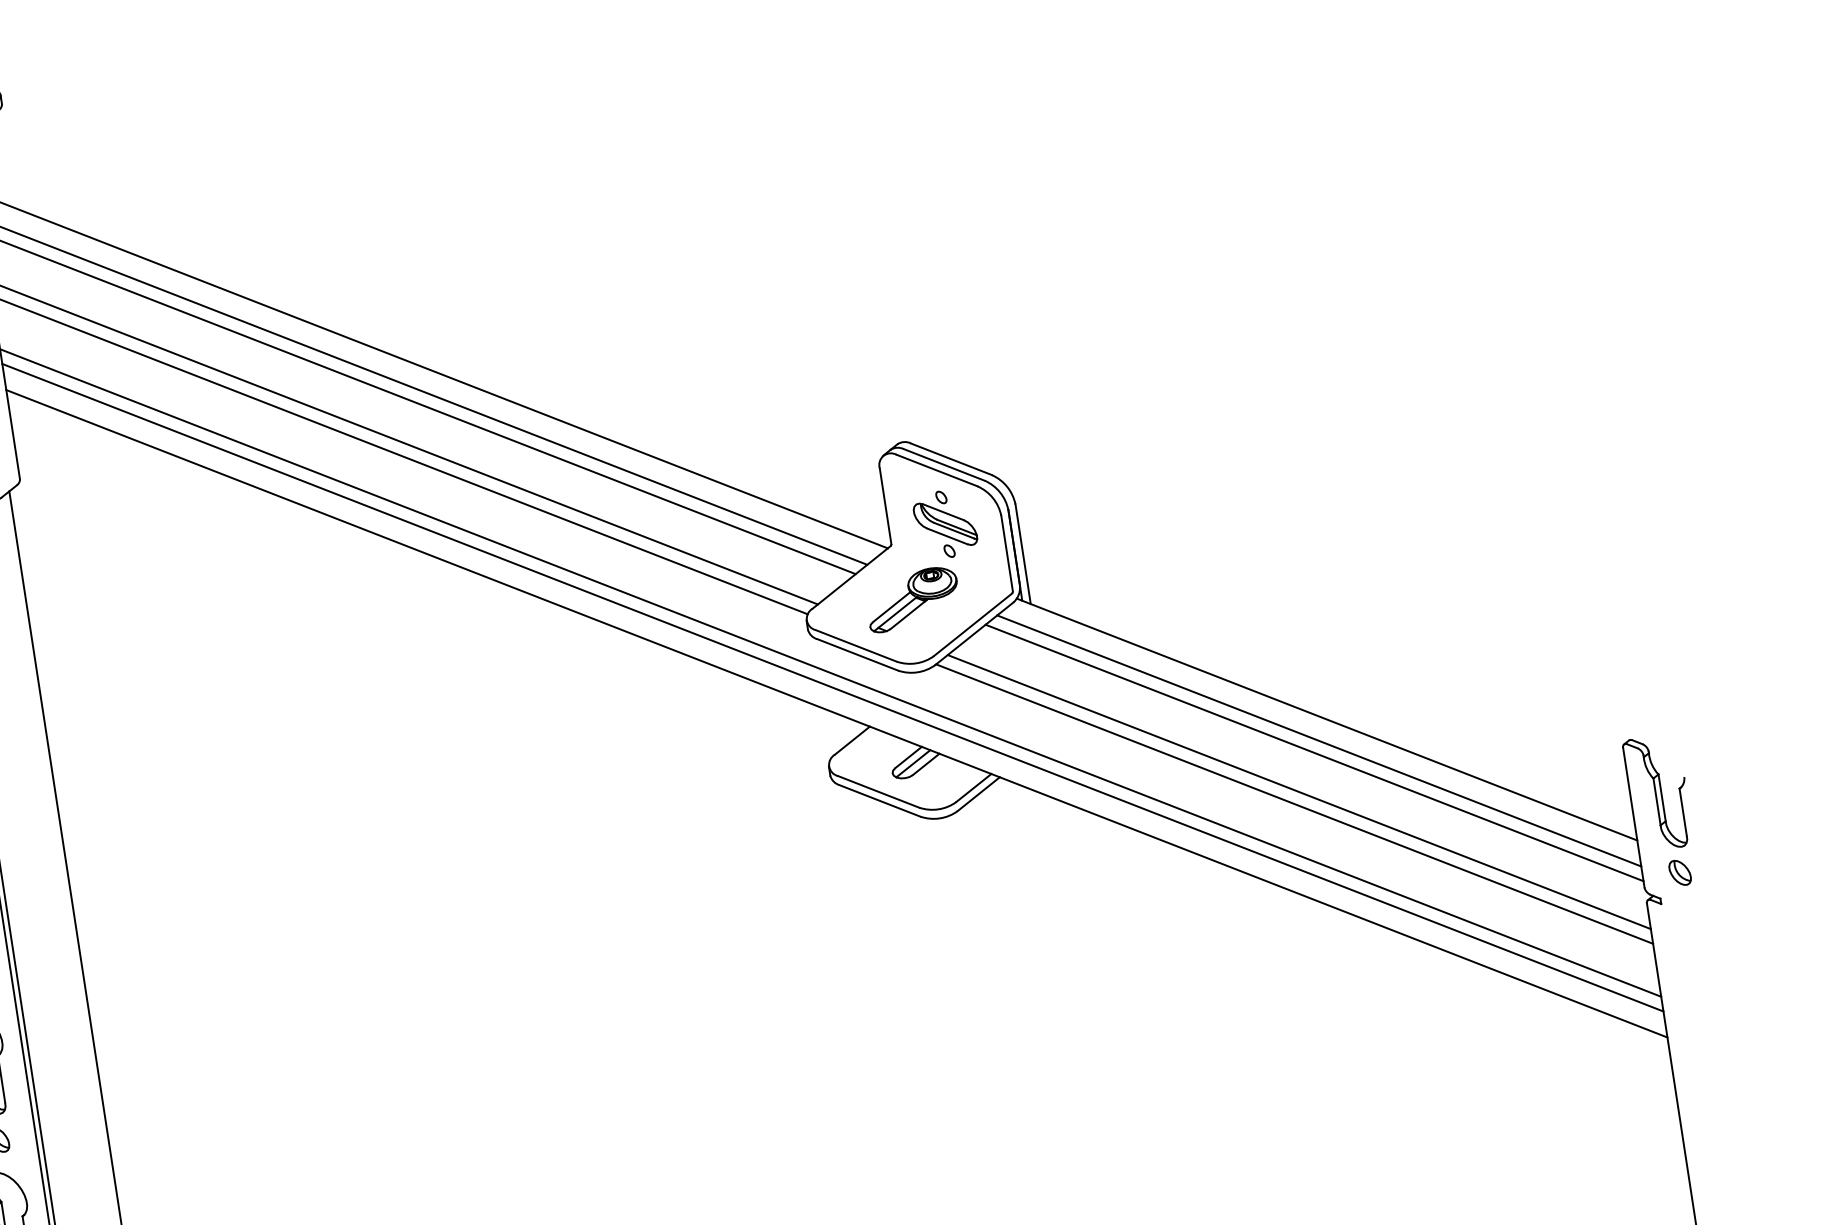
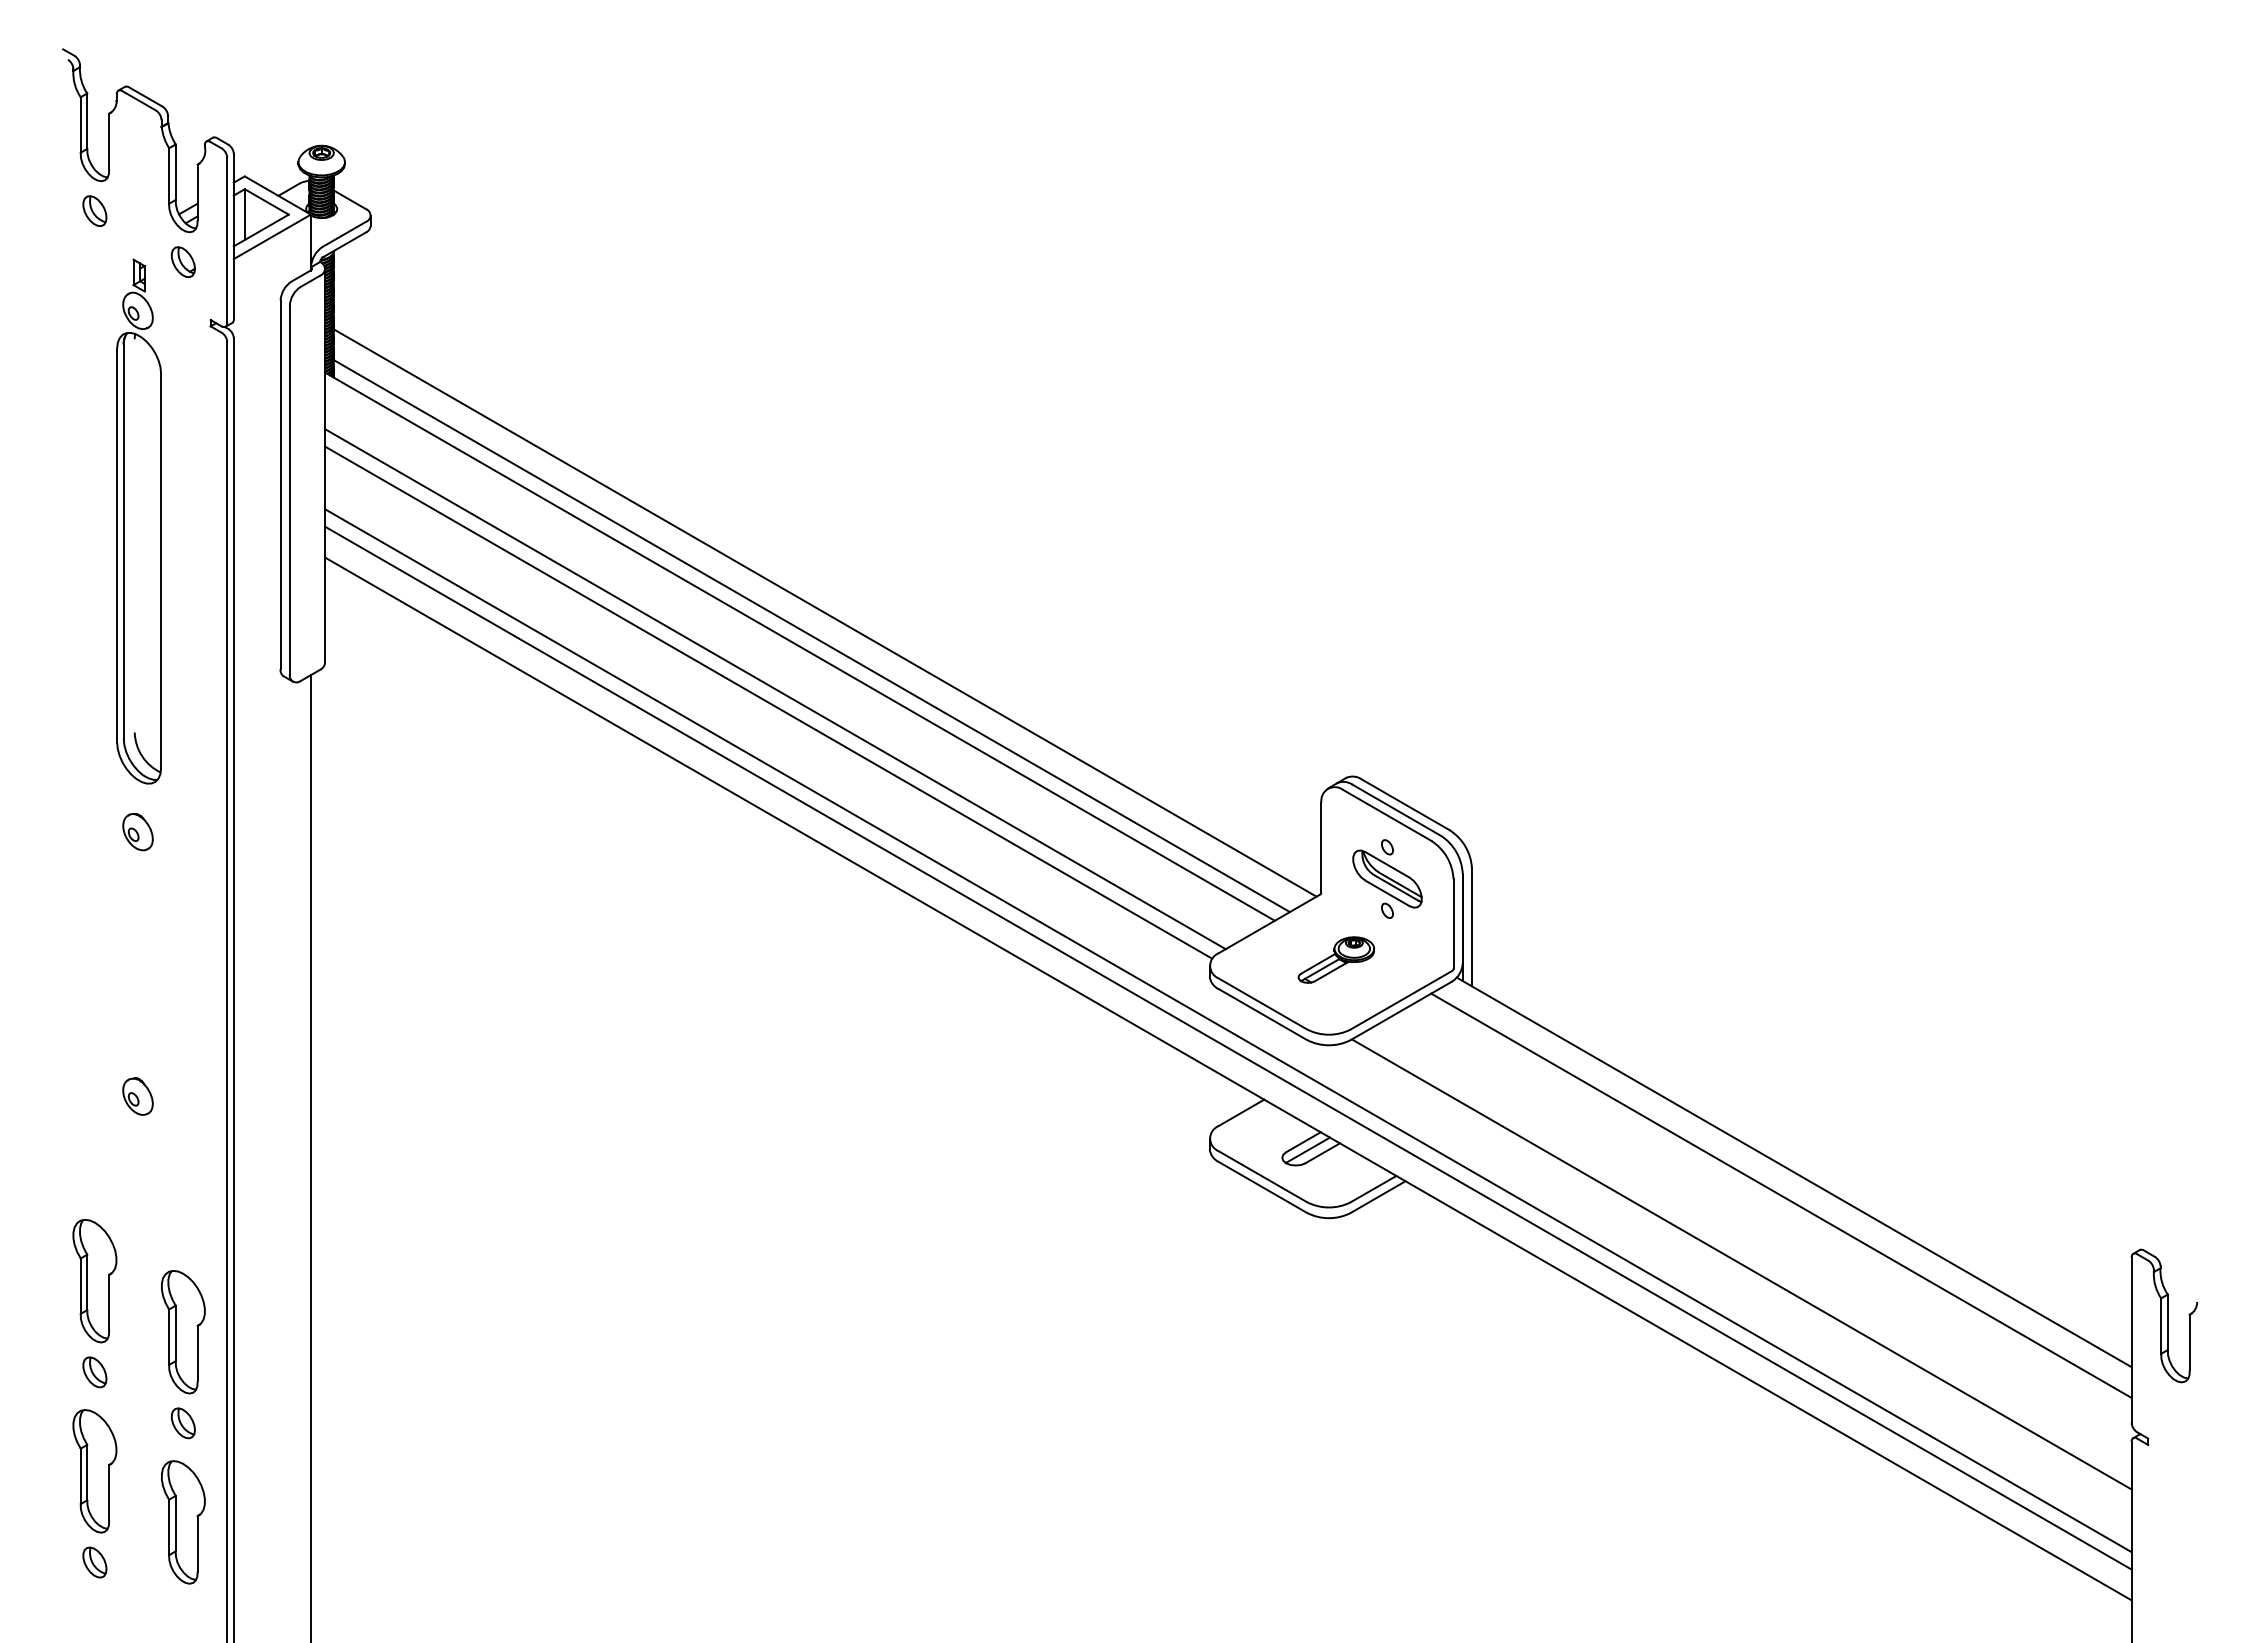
part: (912, 598) -> (1336, 959), size x0.7
line: (1314, 752) -> (1773, 1208), removed
line: (1299, 792) -> (1749, 1251), removed
part: (1680, 873) -> (2175, 1412), removed

